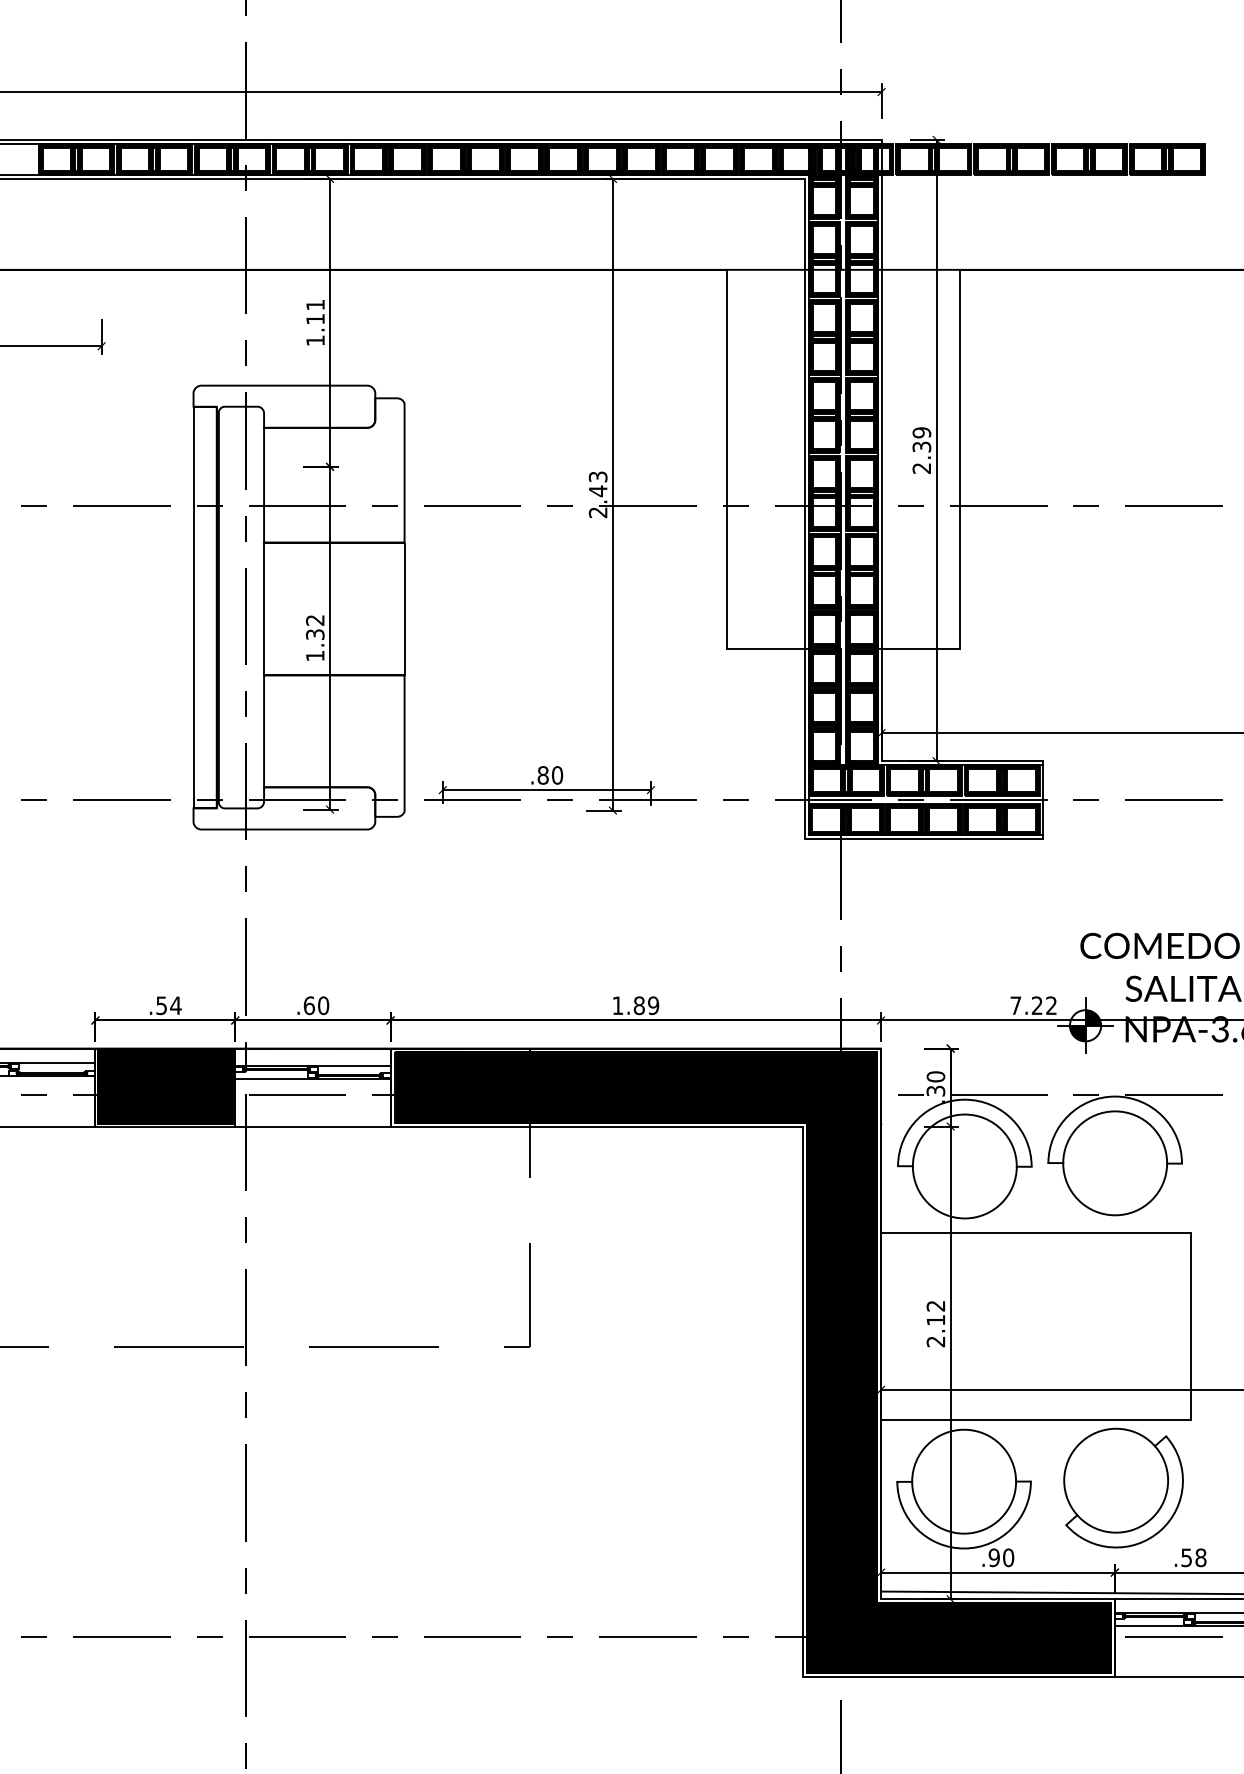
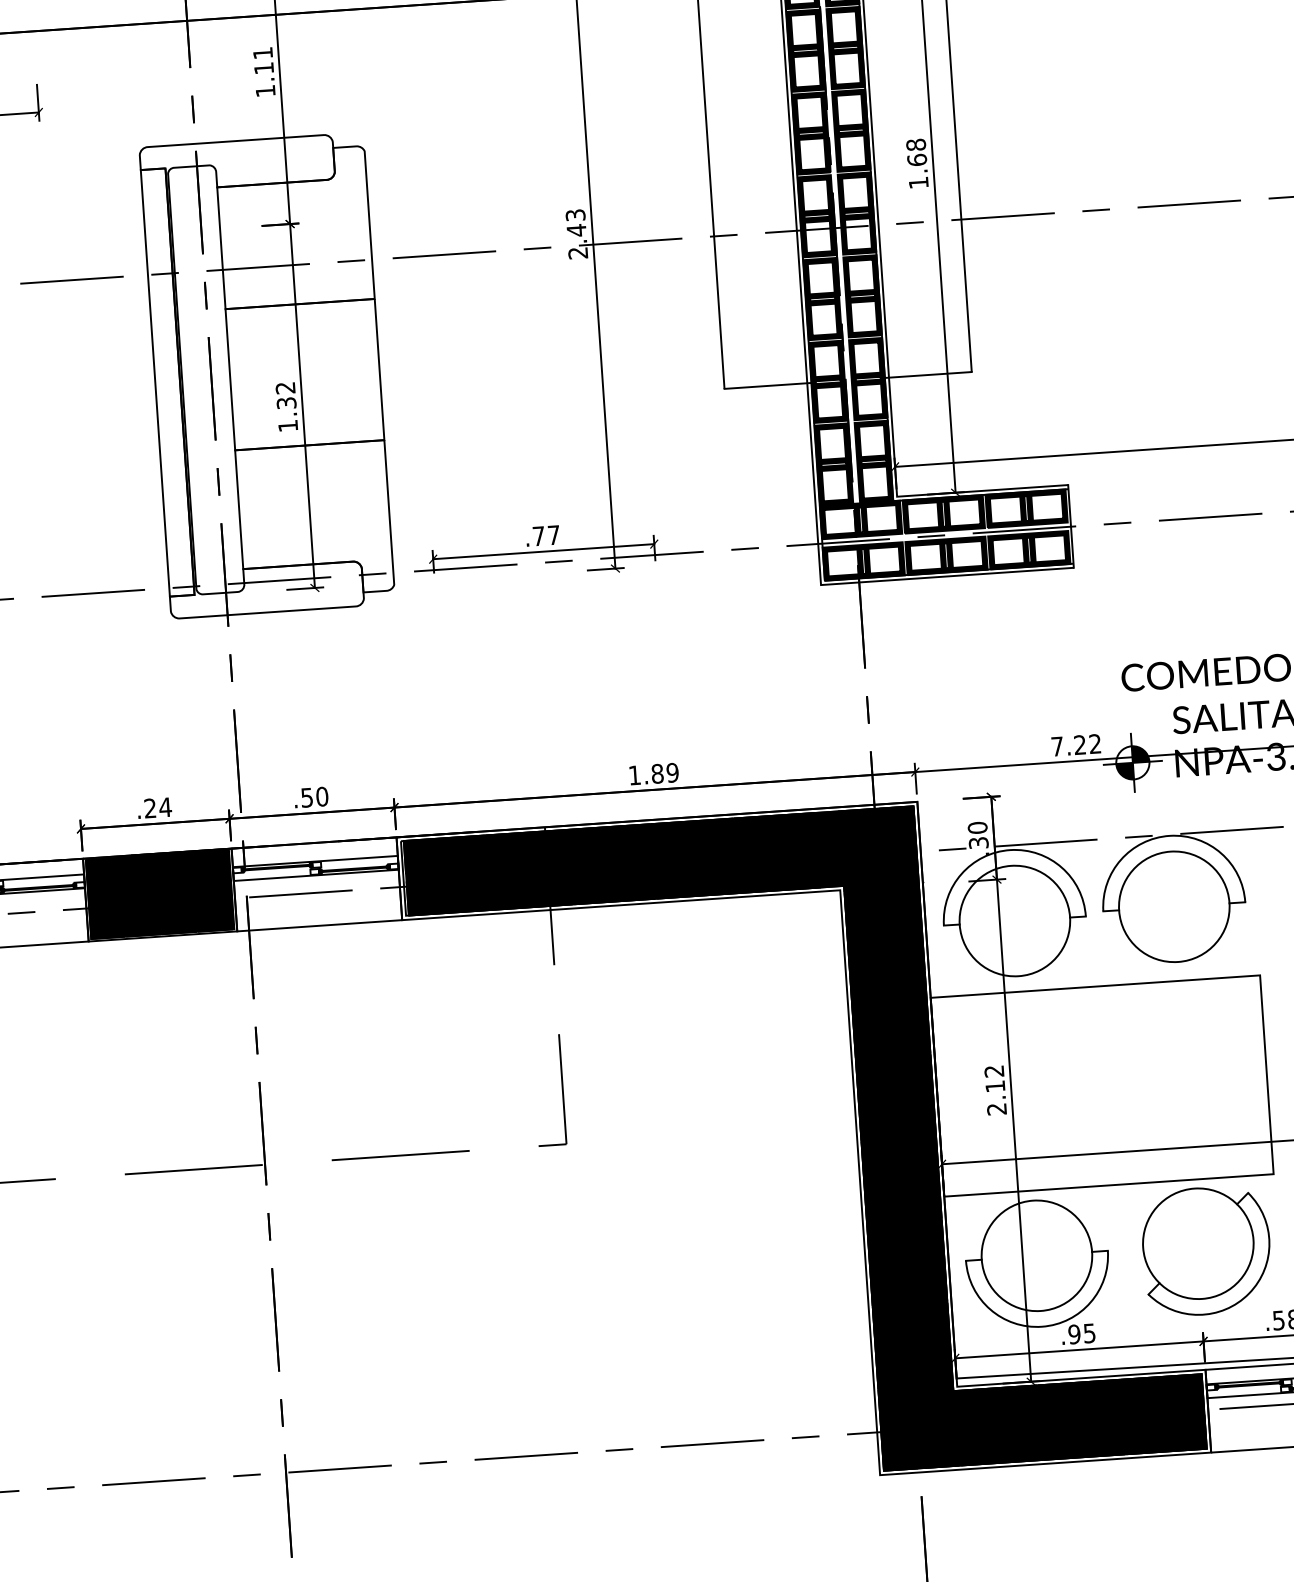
text: (921, 450) -> (917, 163), 2.39 -> 1.68
text: (550, 775) -> (546, 535), .80 -> .77
text: (161, 1005) -> (150, 808), .54 -> .24
text: (308, 1005) -> (306, 797), .60 -> .50
text: (1008, 1557) -> (1089, 1333), .90 -> .95

